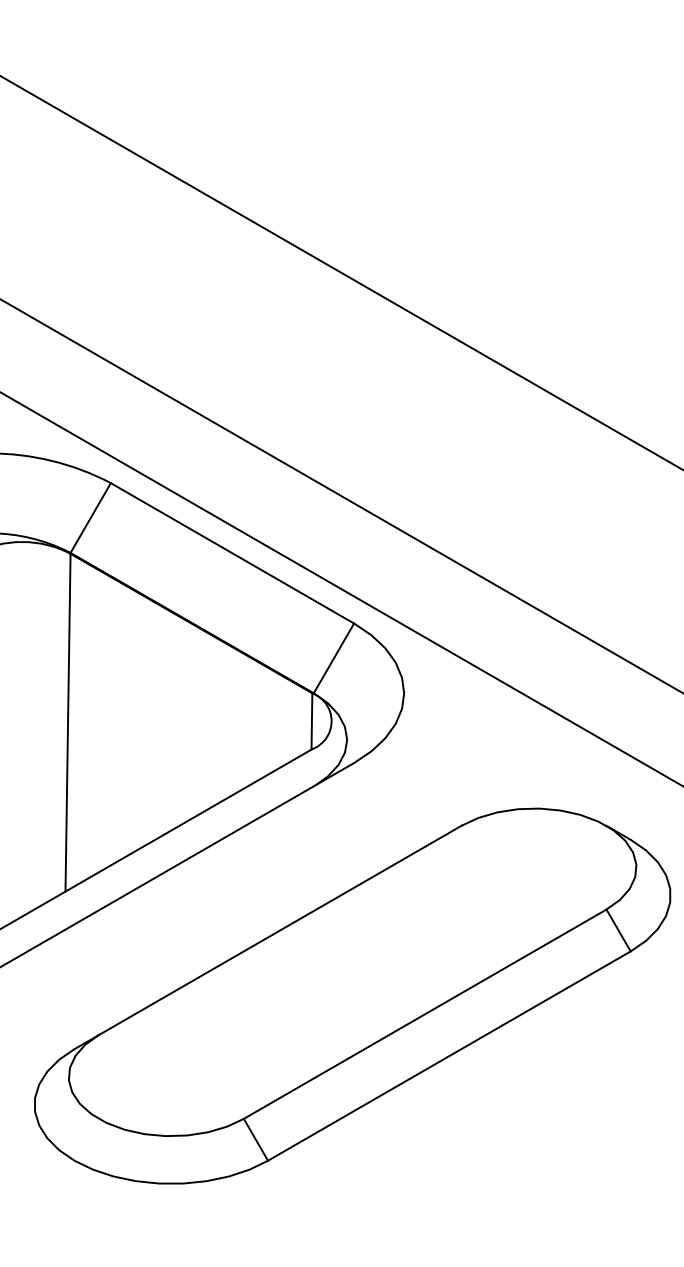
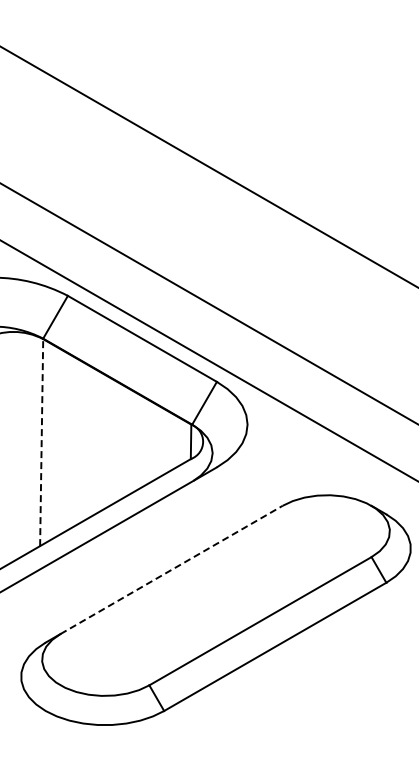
line: (67, 722) -> (41, 442), solid -> dashed
line: (281, 929) -> (172, 569), solid -> dashed

